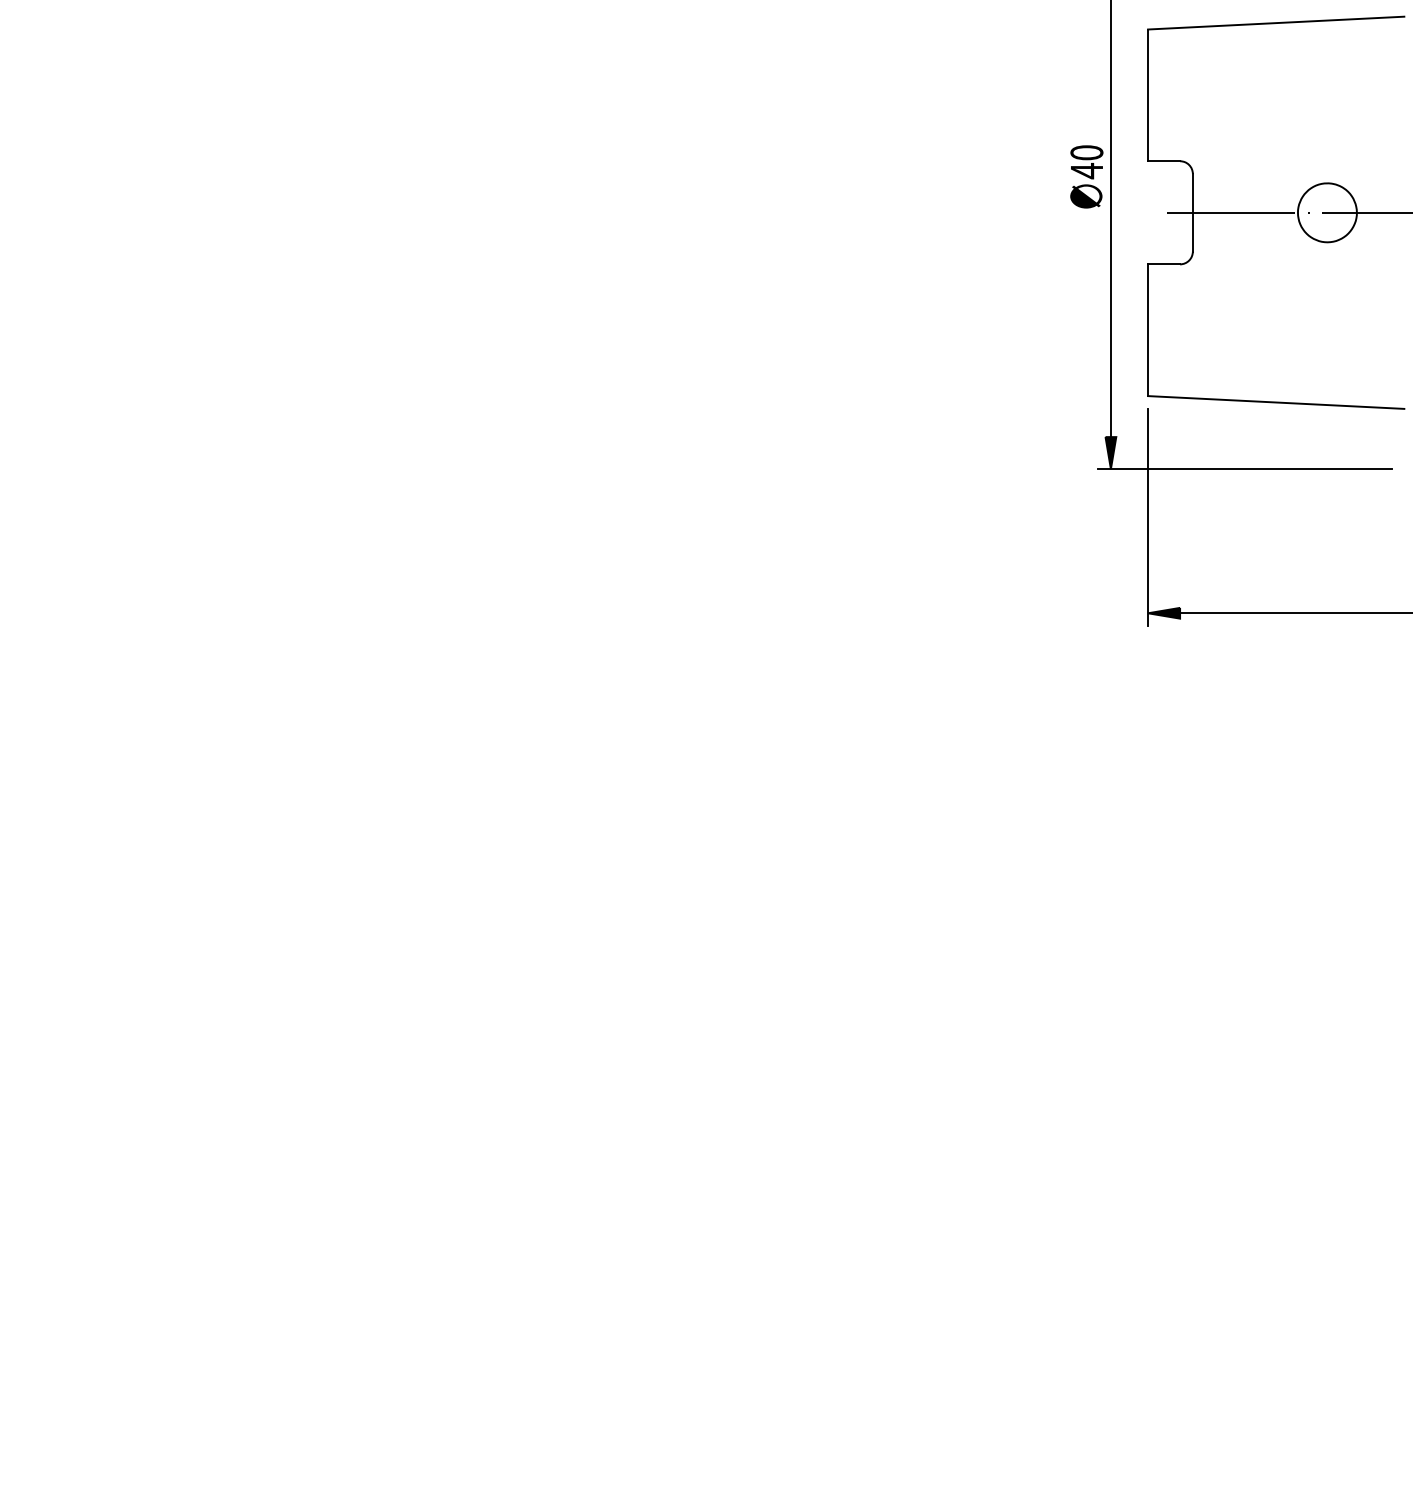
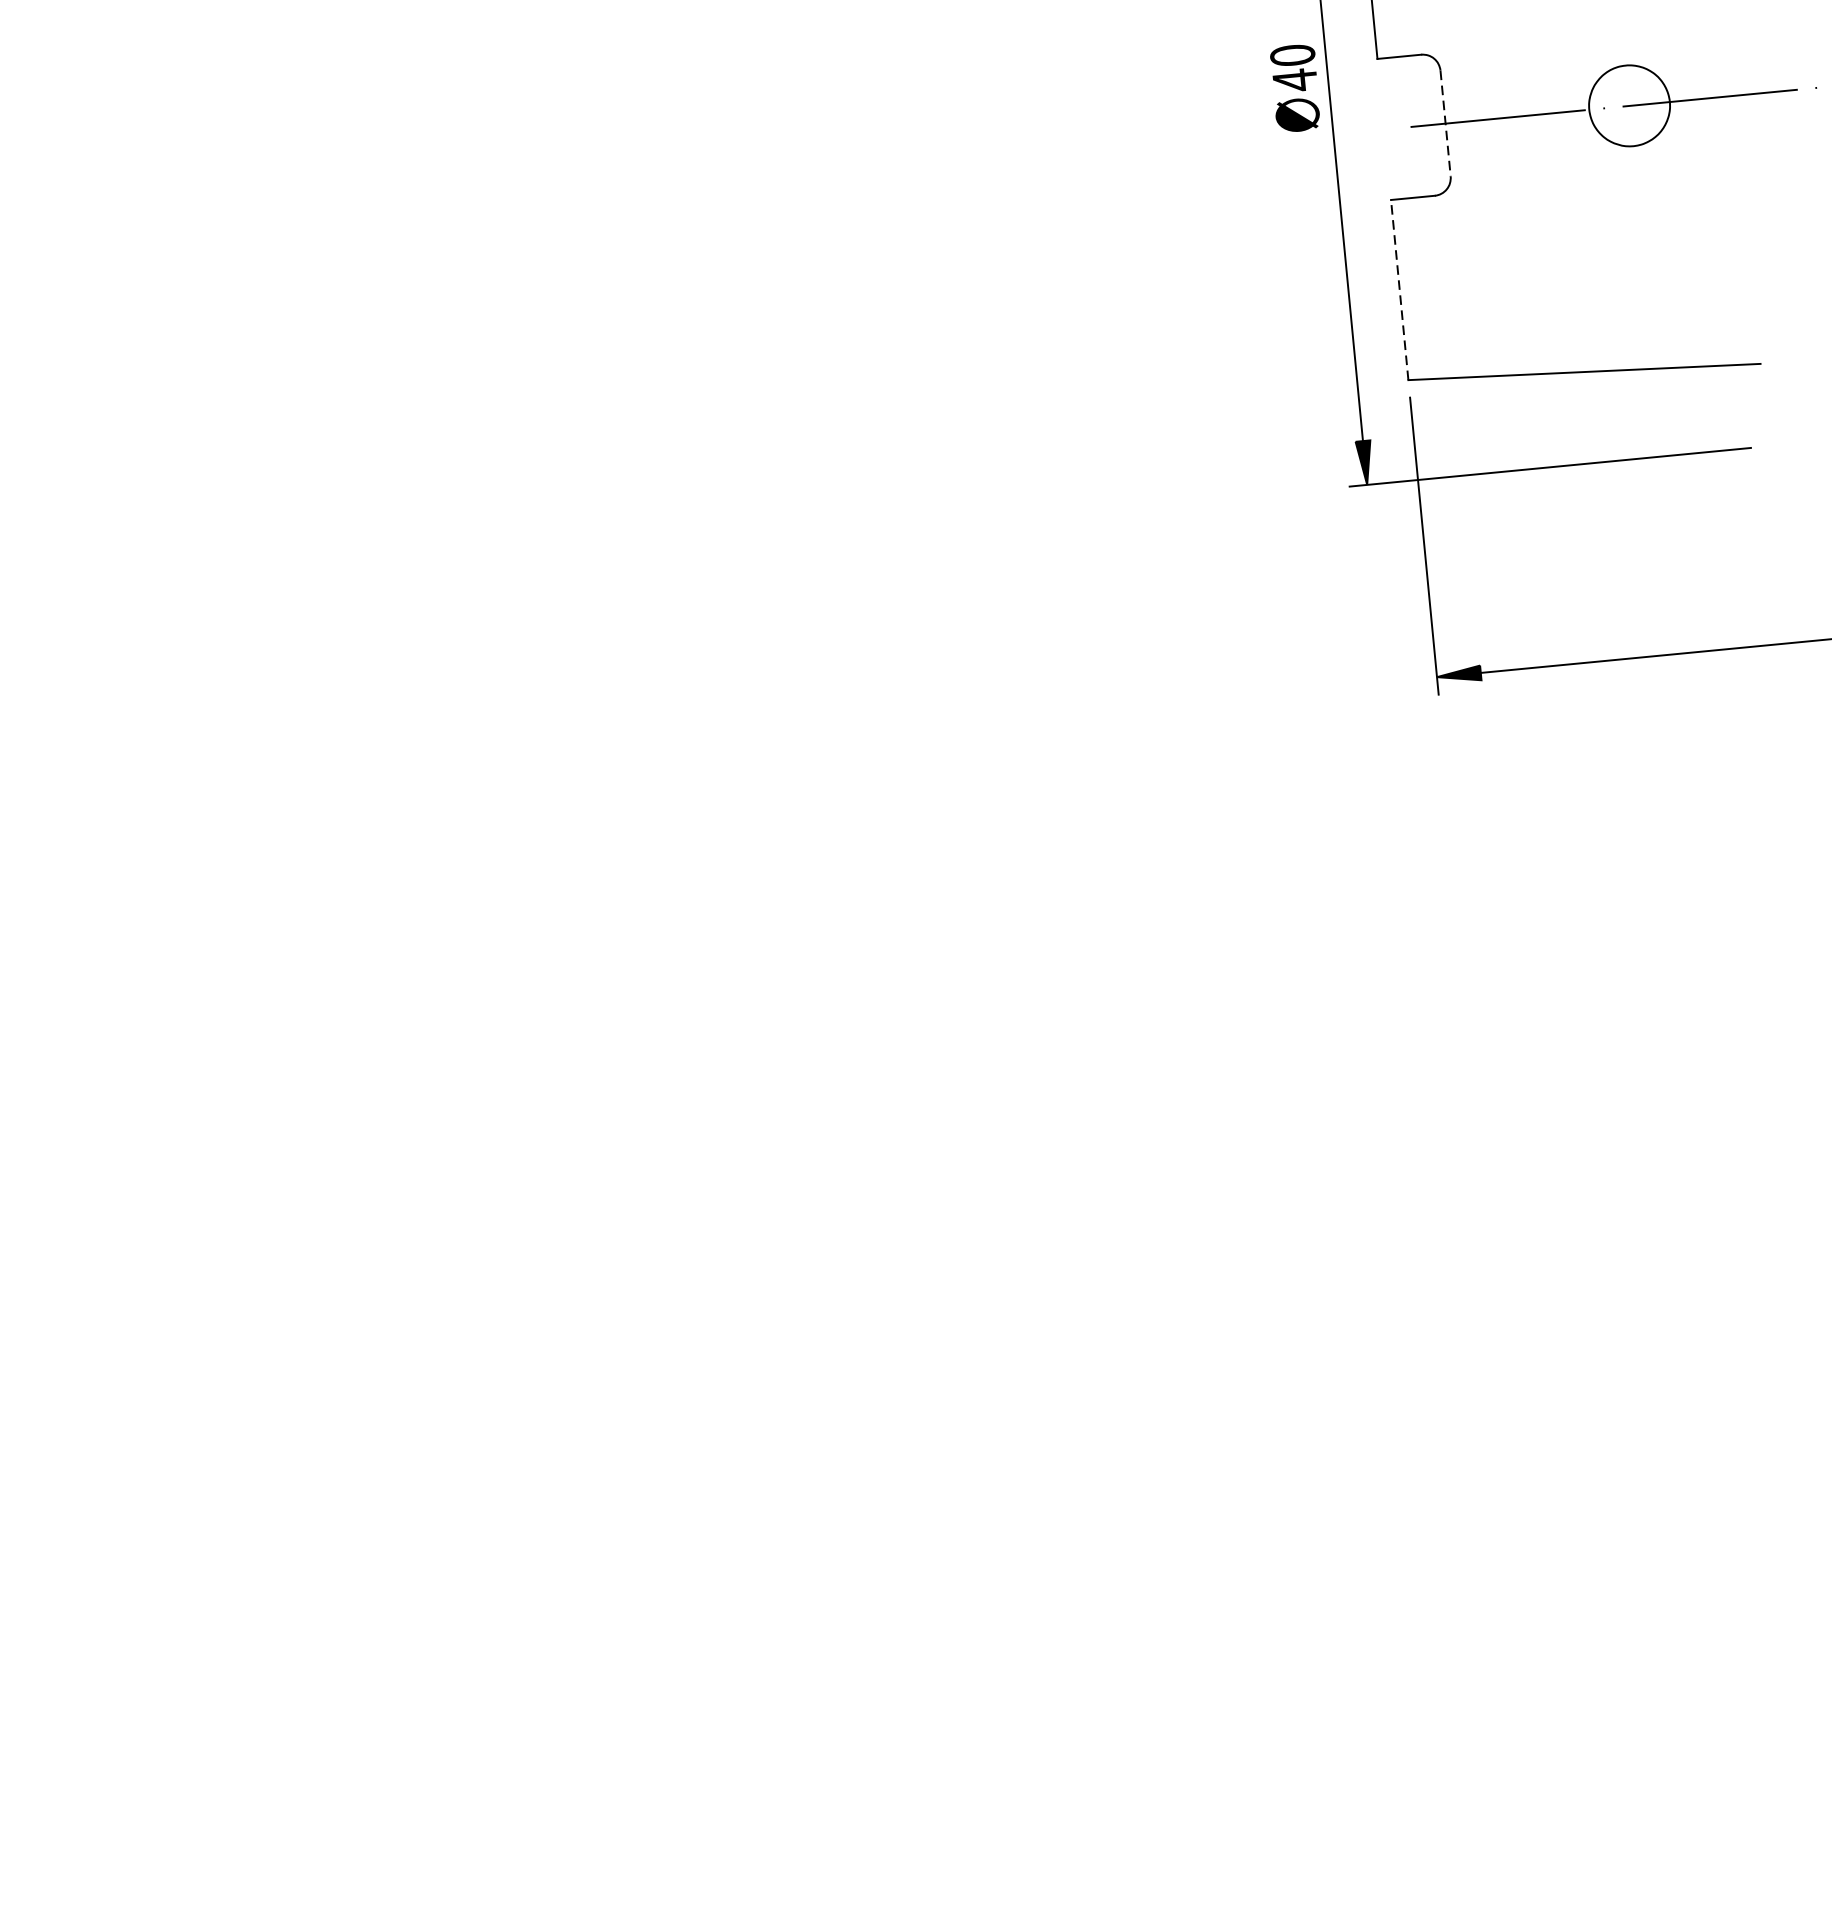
line: (1192, 212) -> (1444, 123), solid -> dashed
line: (1148, 330) -> (1400, 290), solid -> dashed

